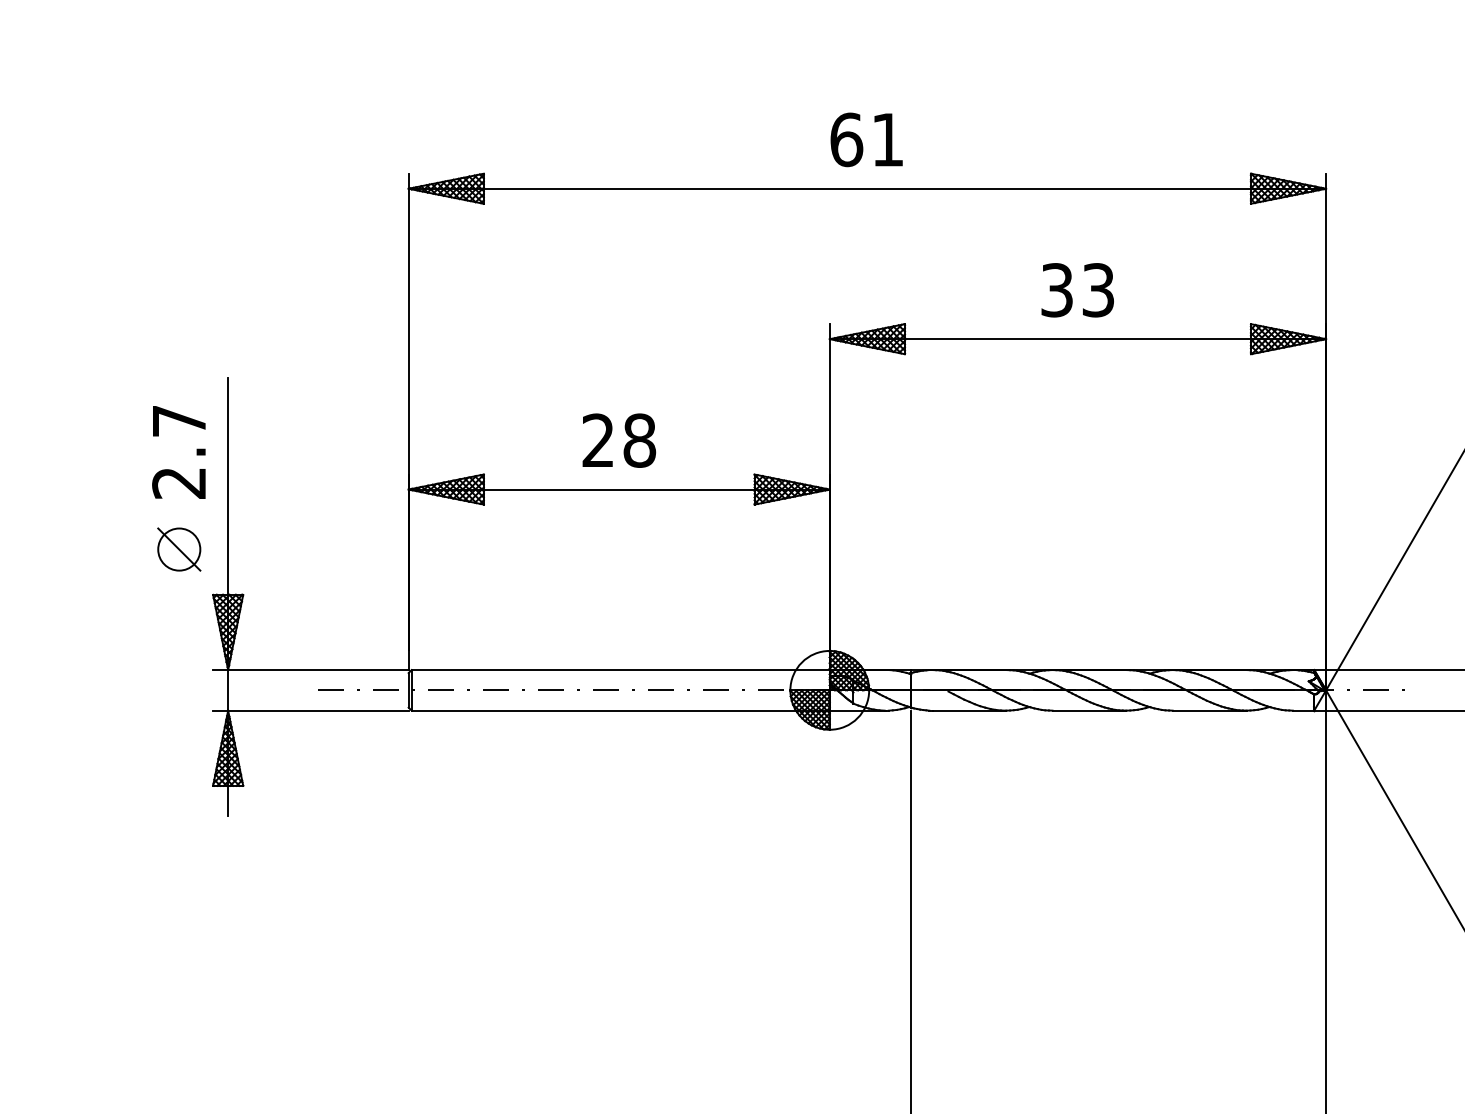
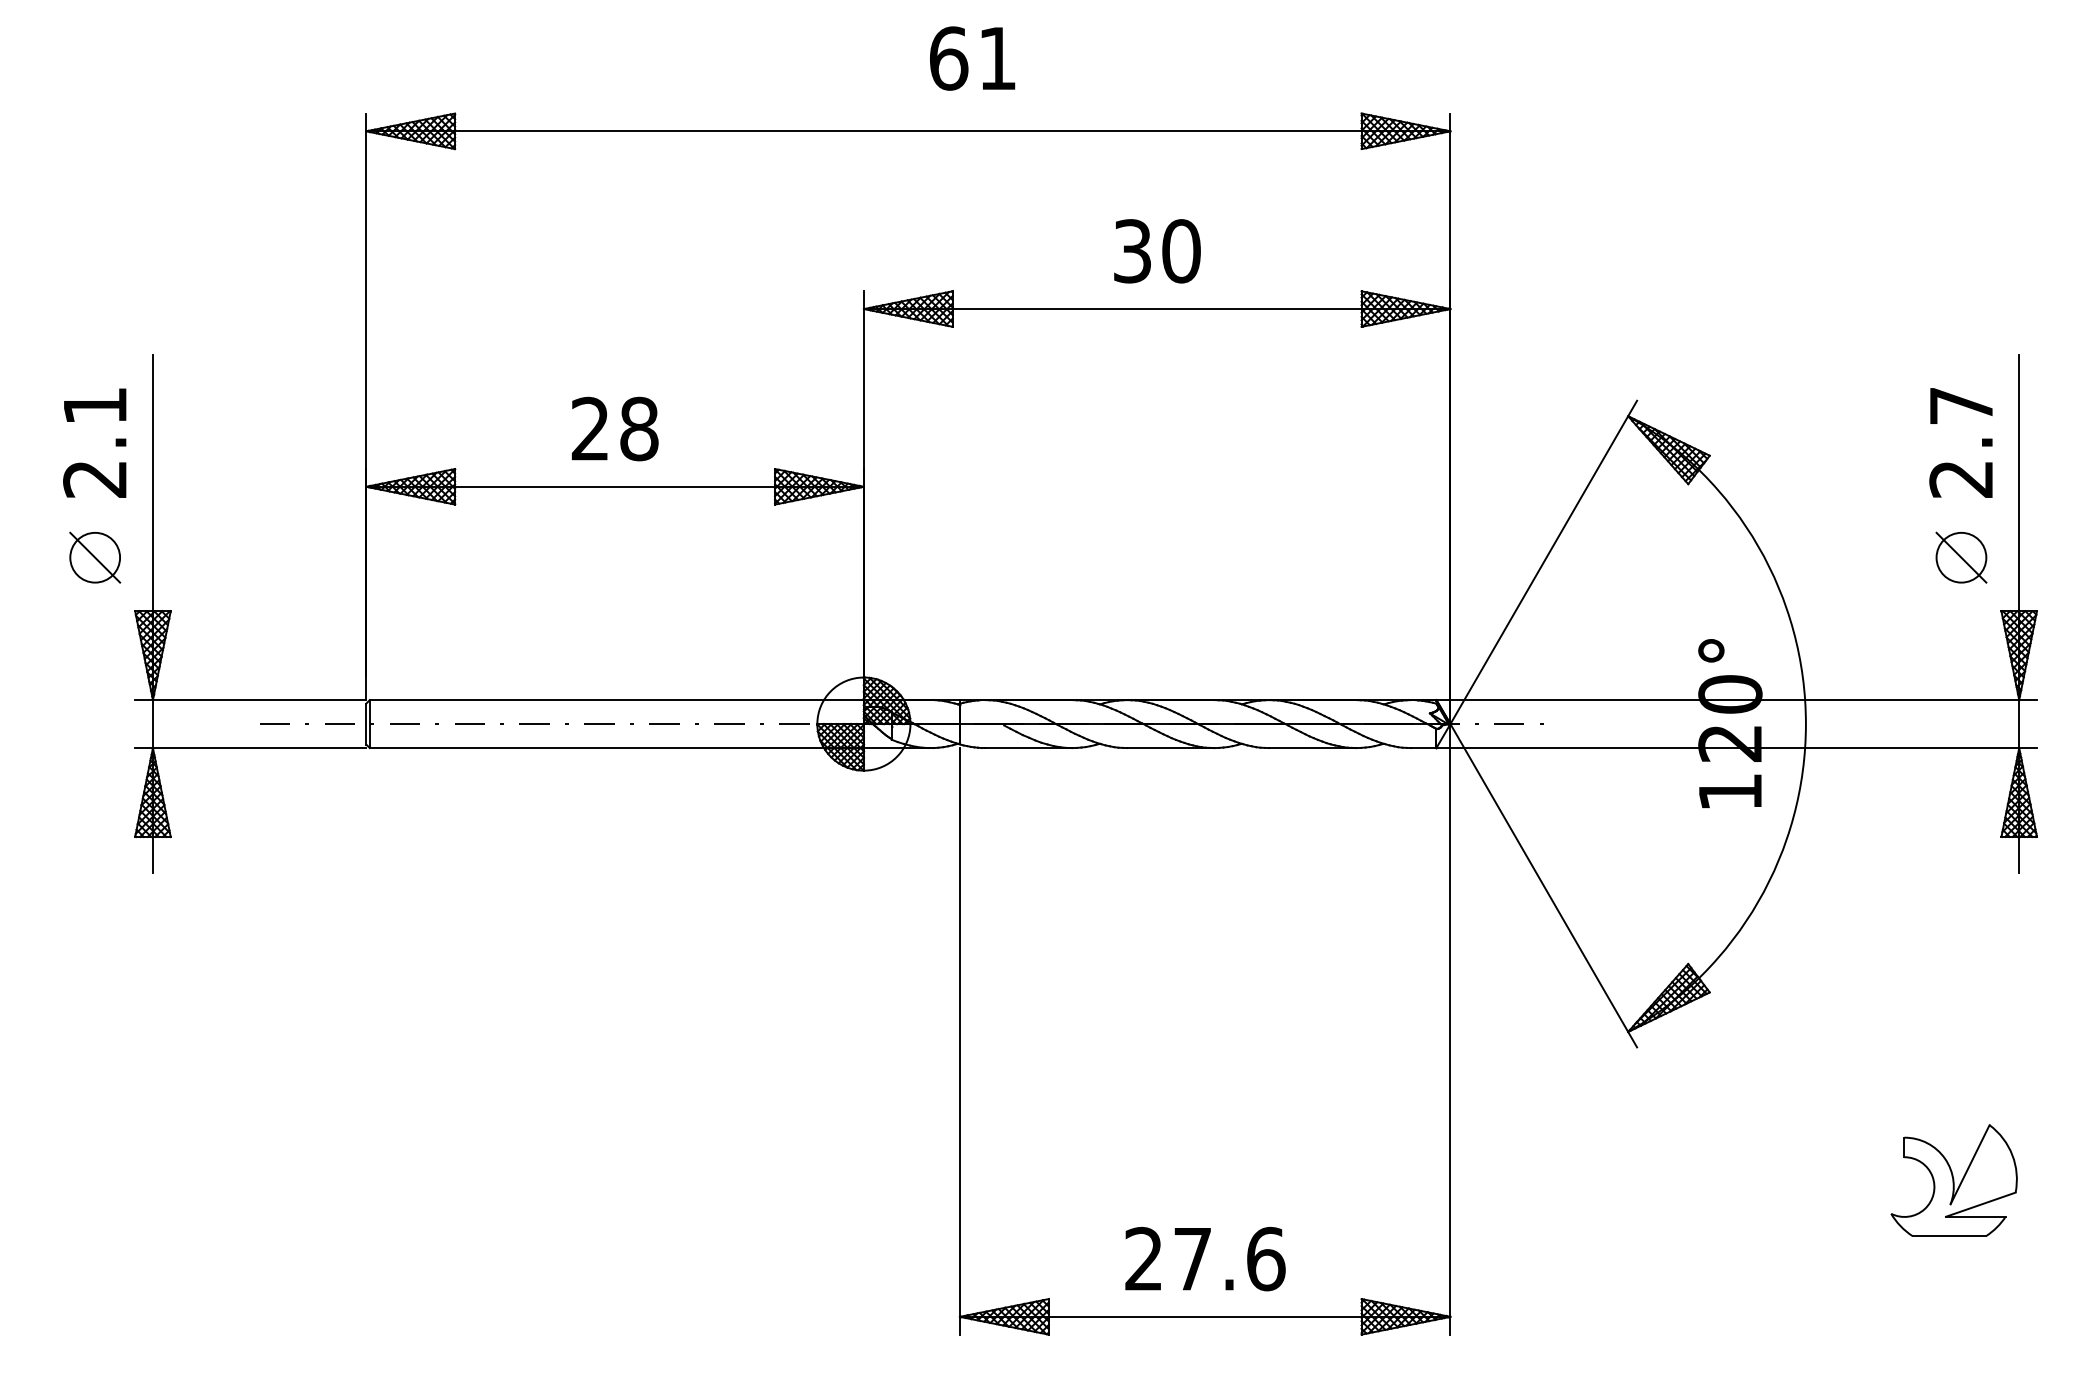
text: (866, 139) -> (972, 58), moved
text: (1098, 290) -> (1181, 251), 33 -> 30
text: (179, 420) -> (95, 405), 2.7 -> 2.1

